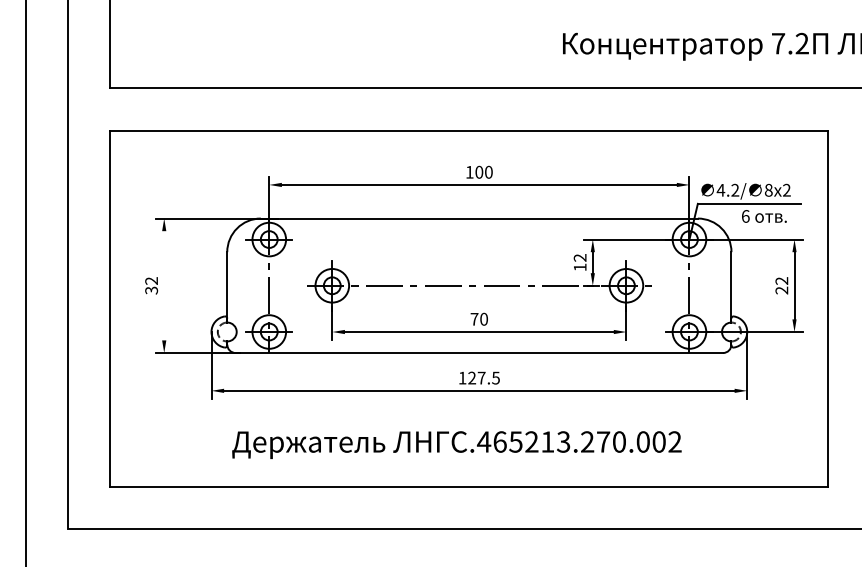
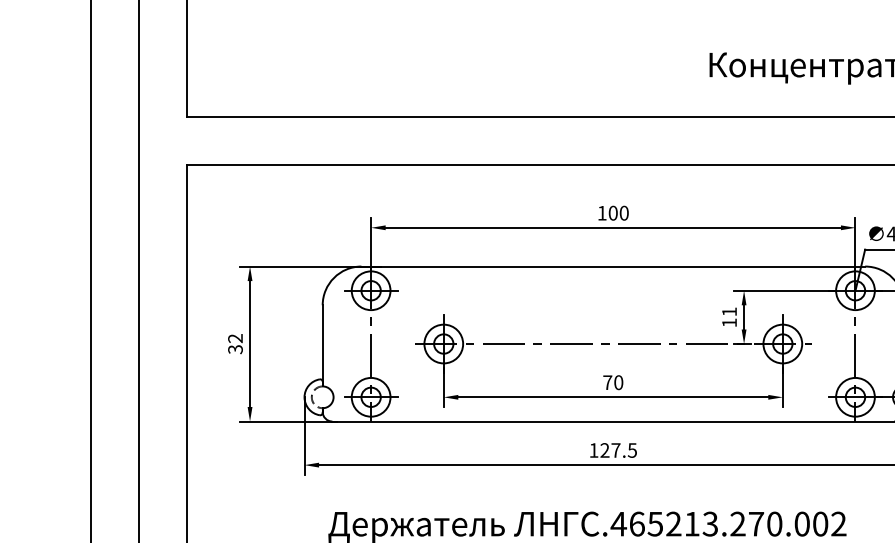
text: (579, 257) -> (728, 311), 12 -> 11
line: (164, 285) -> (250, 343), added

